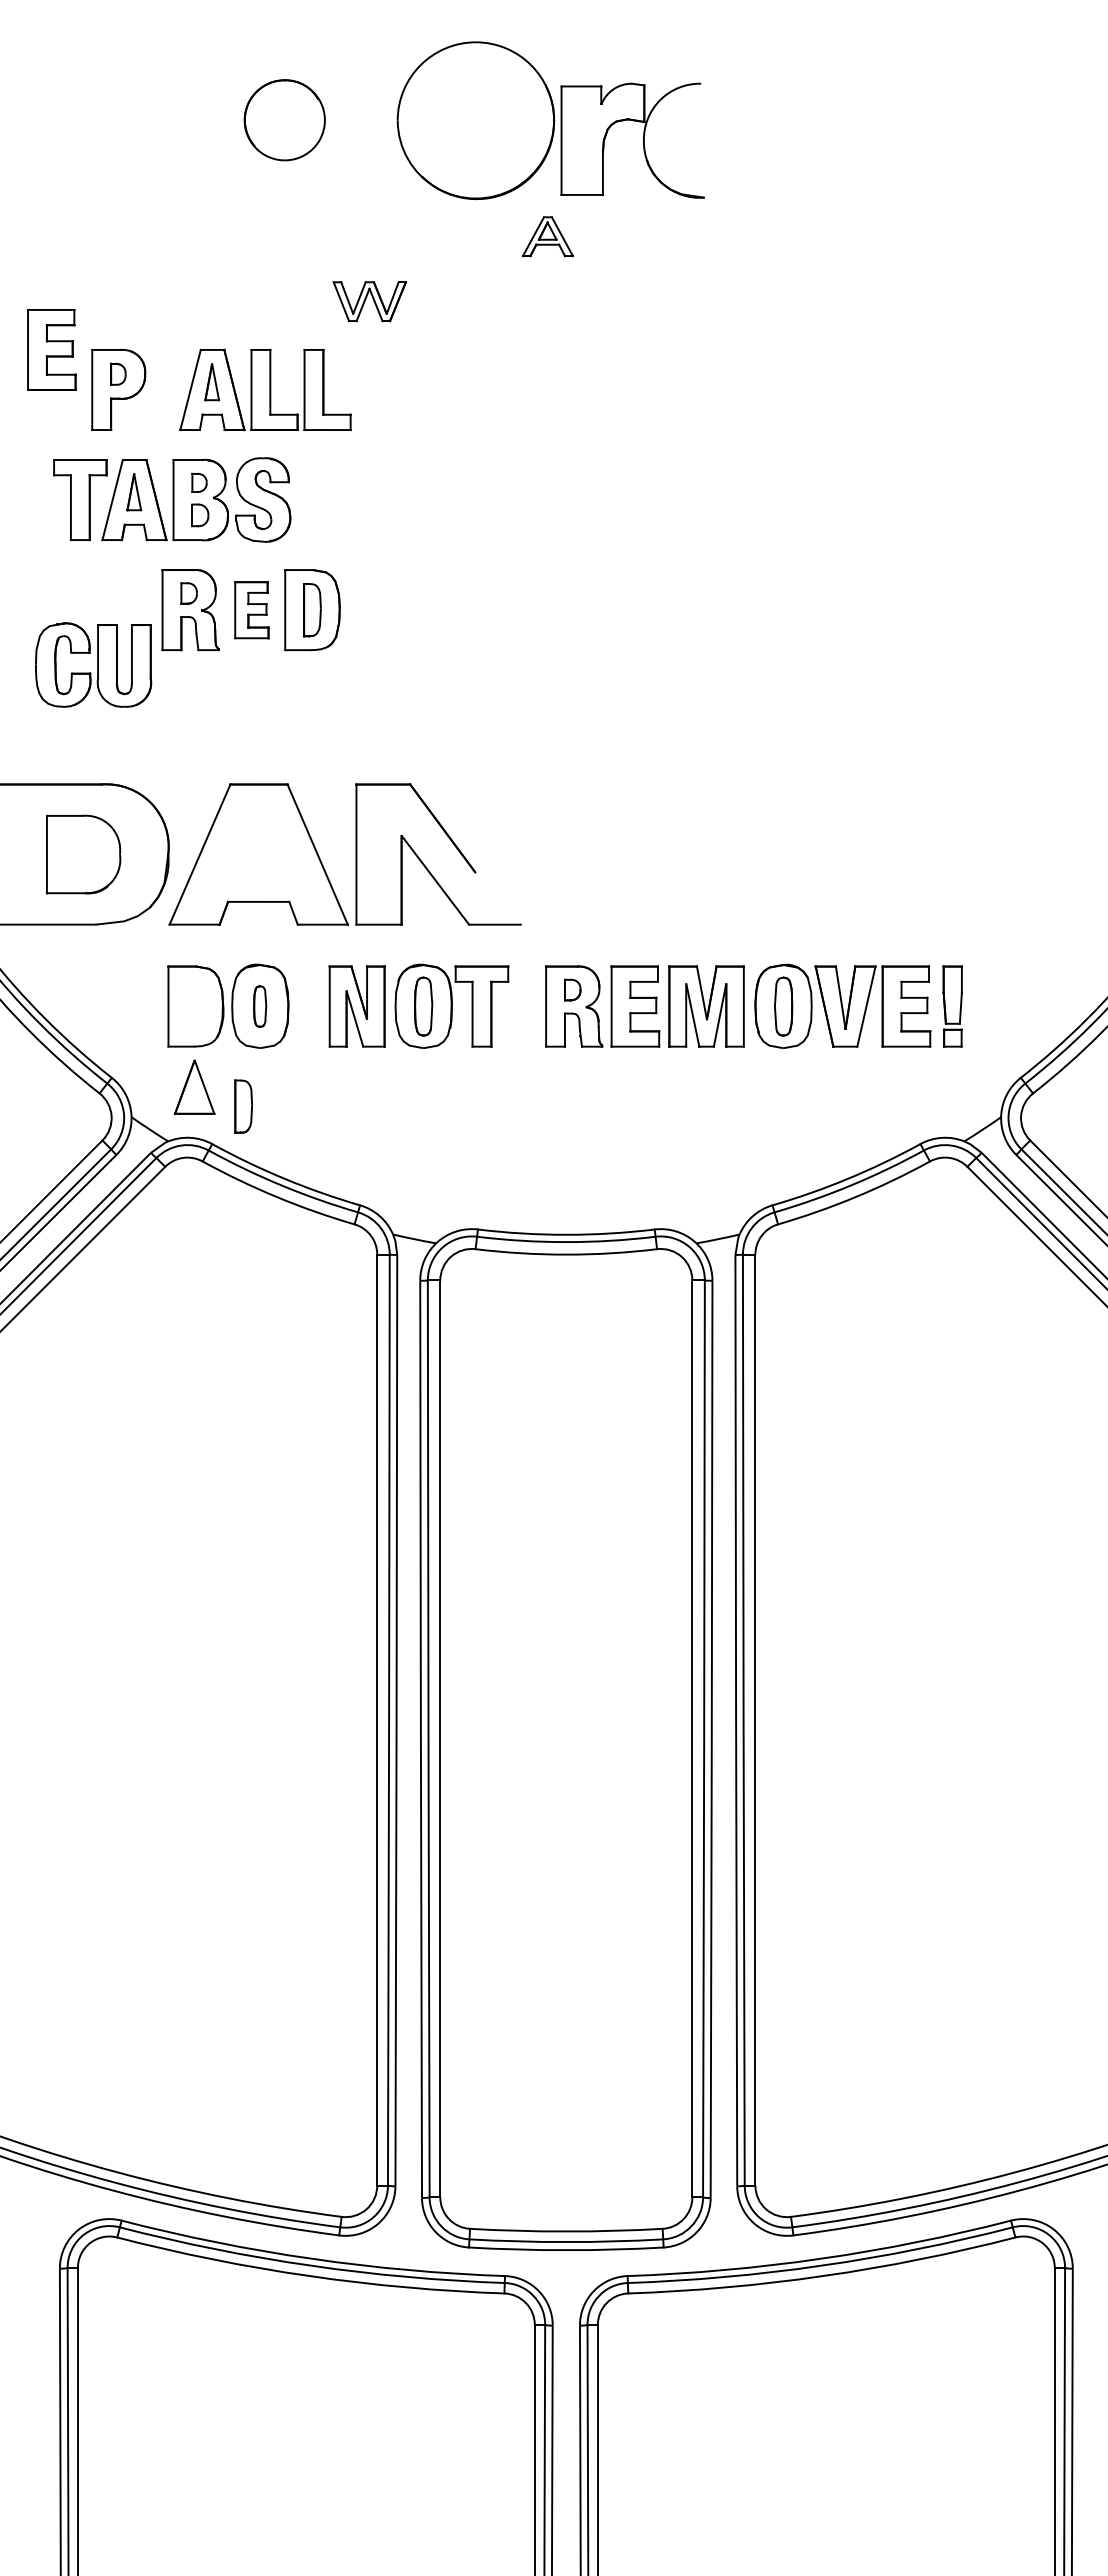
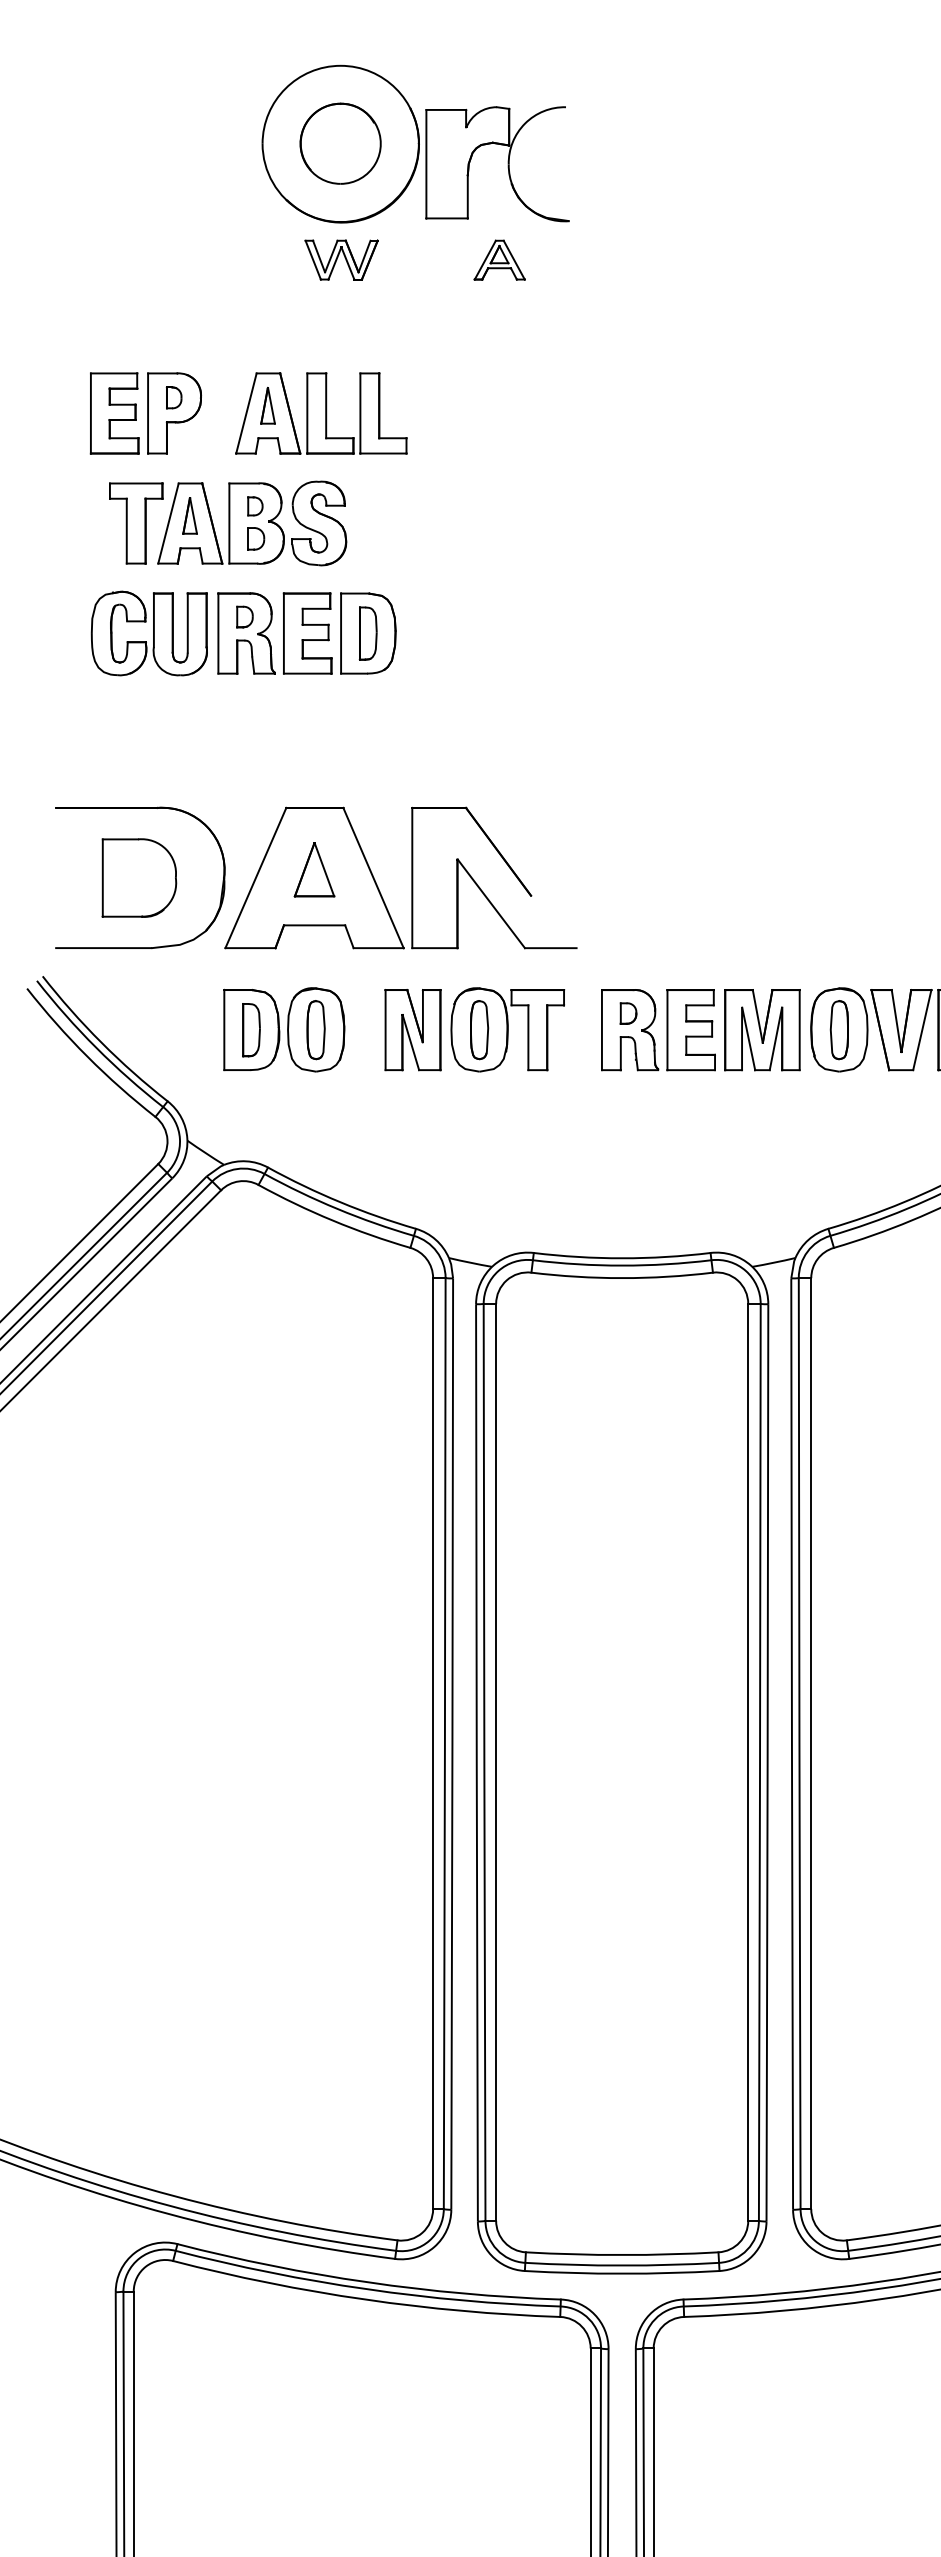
part: (550, 120) -> (415, 143), moved
part: (547, 236) -> (499, 259), moved
part: (369, 301) -> (341, 259), moved
part: (51, 349) -> (114, 412), moved
part: (251, 610) -> (307, 633), size x1.43
part: (93, 664) -> (149, 632), moved
part: (259, 1006) -> (315, 1029), size x1.43
part: (194, 1086) -> (314, 868), moved
part: (243, 1106) -> (251, 1029), moved

